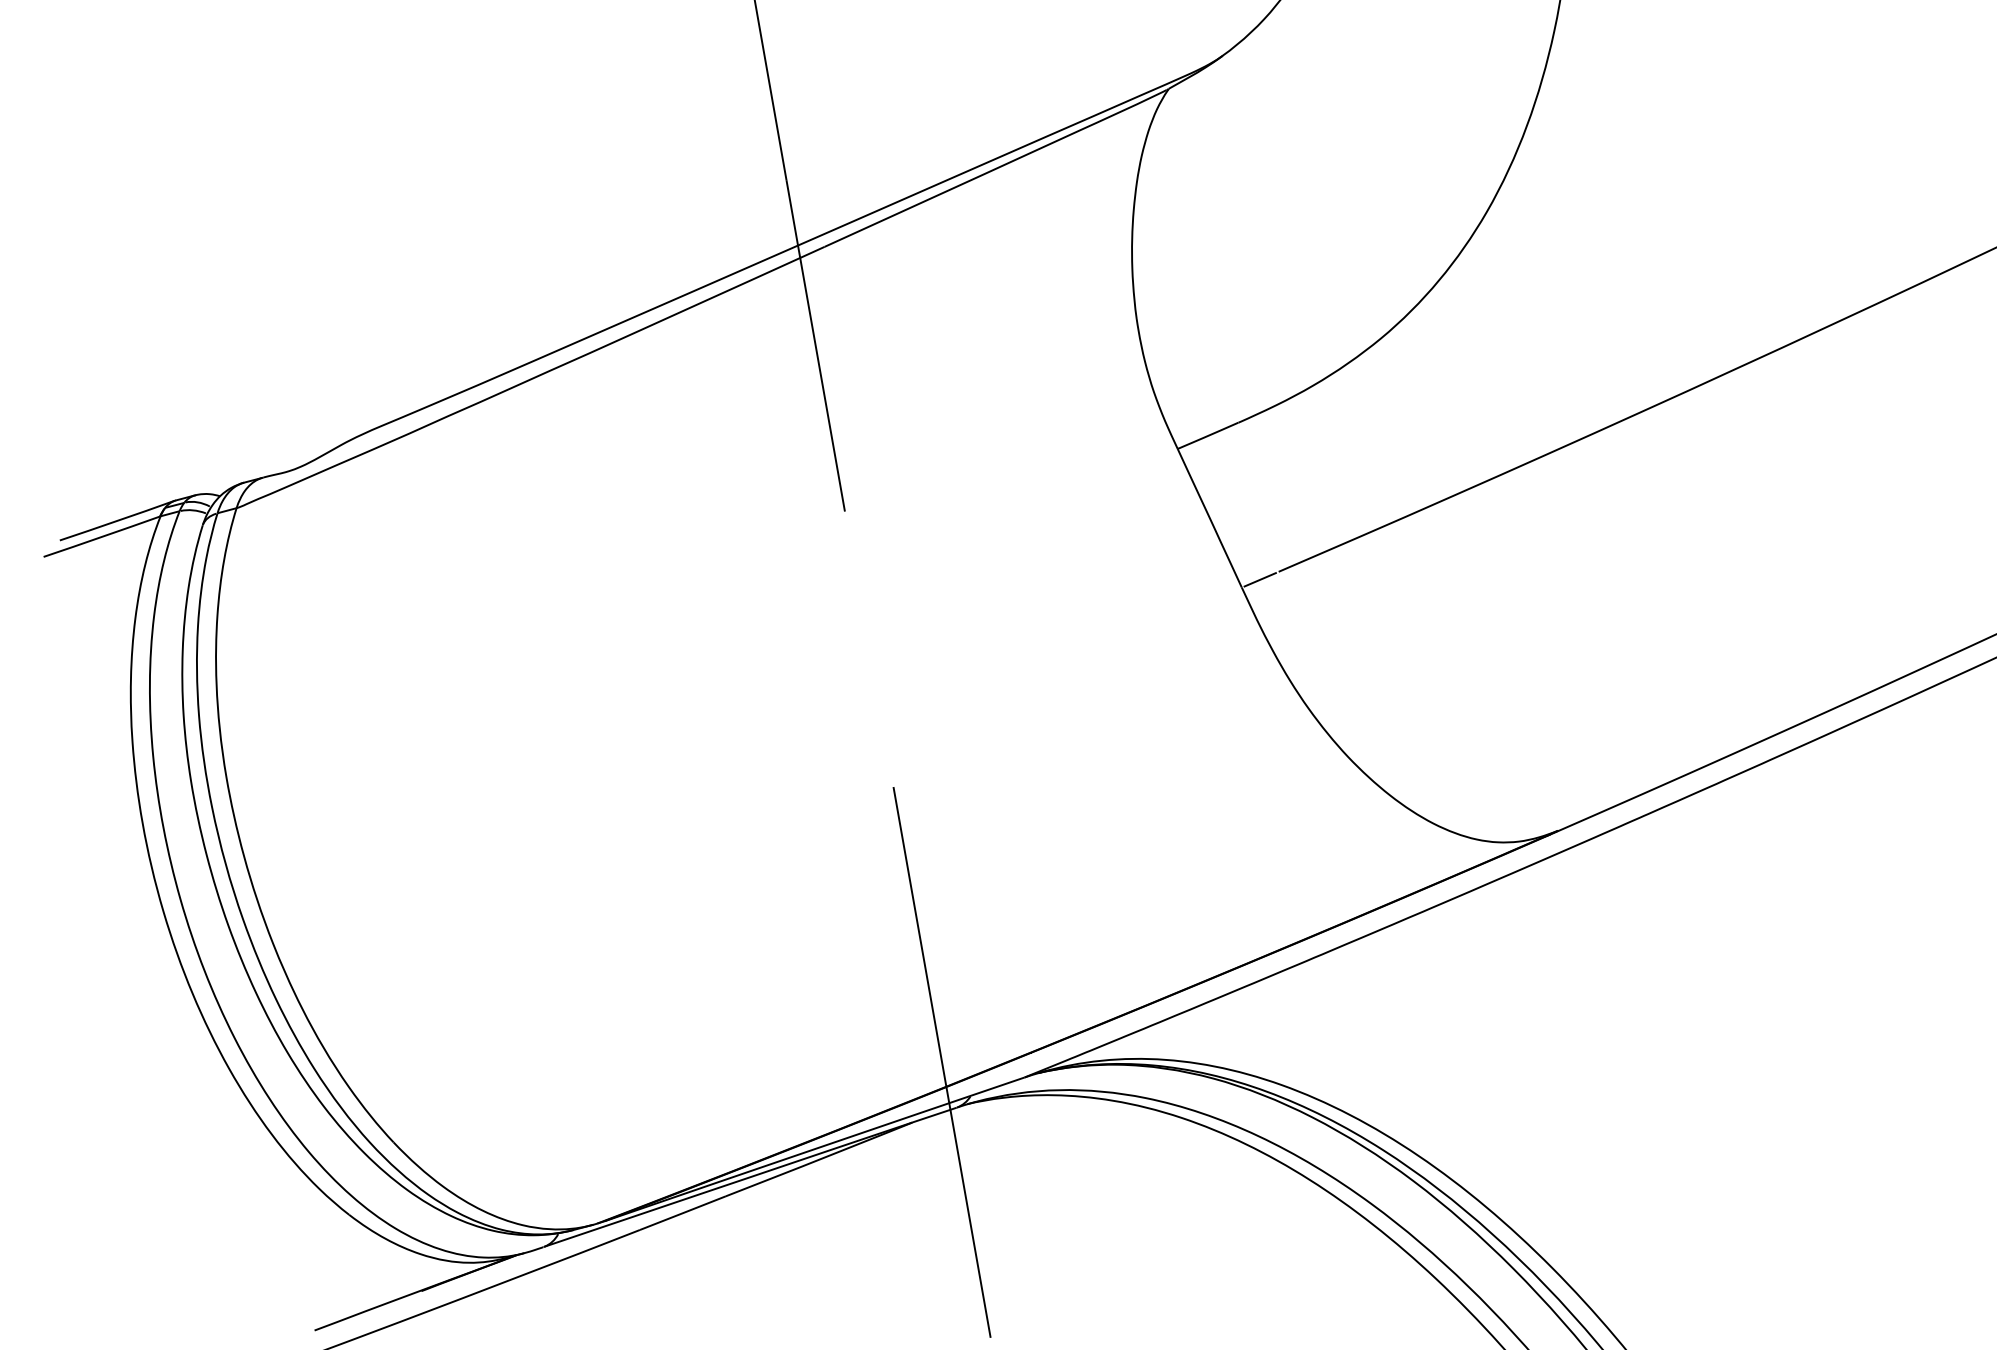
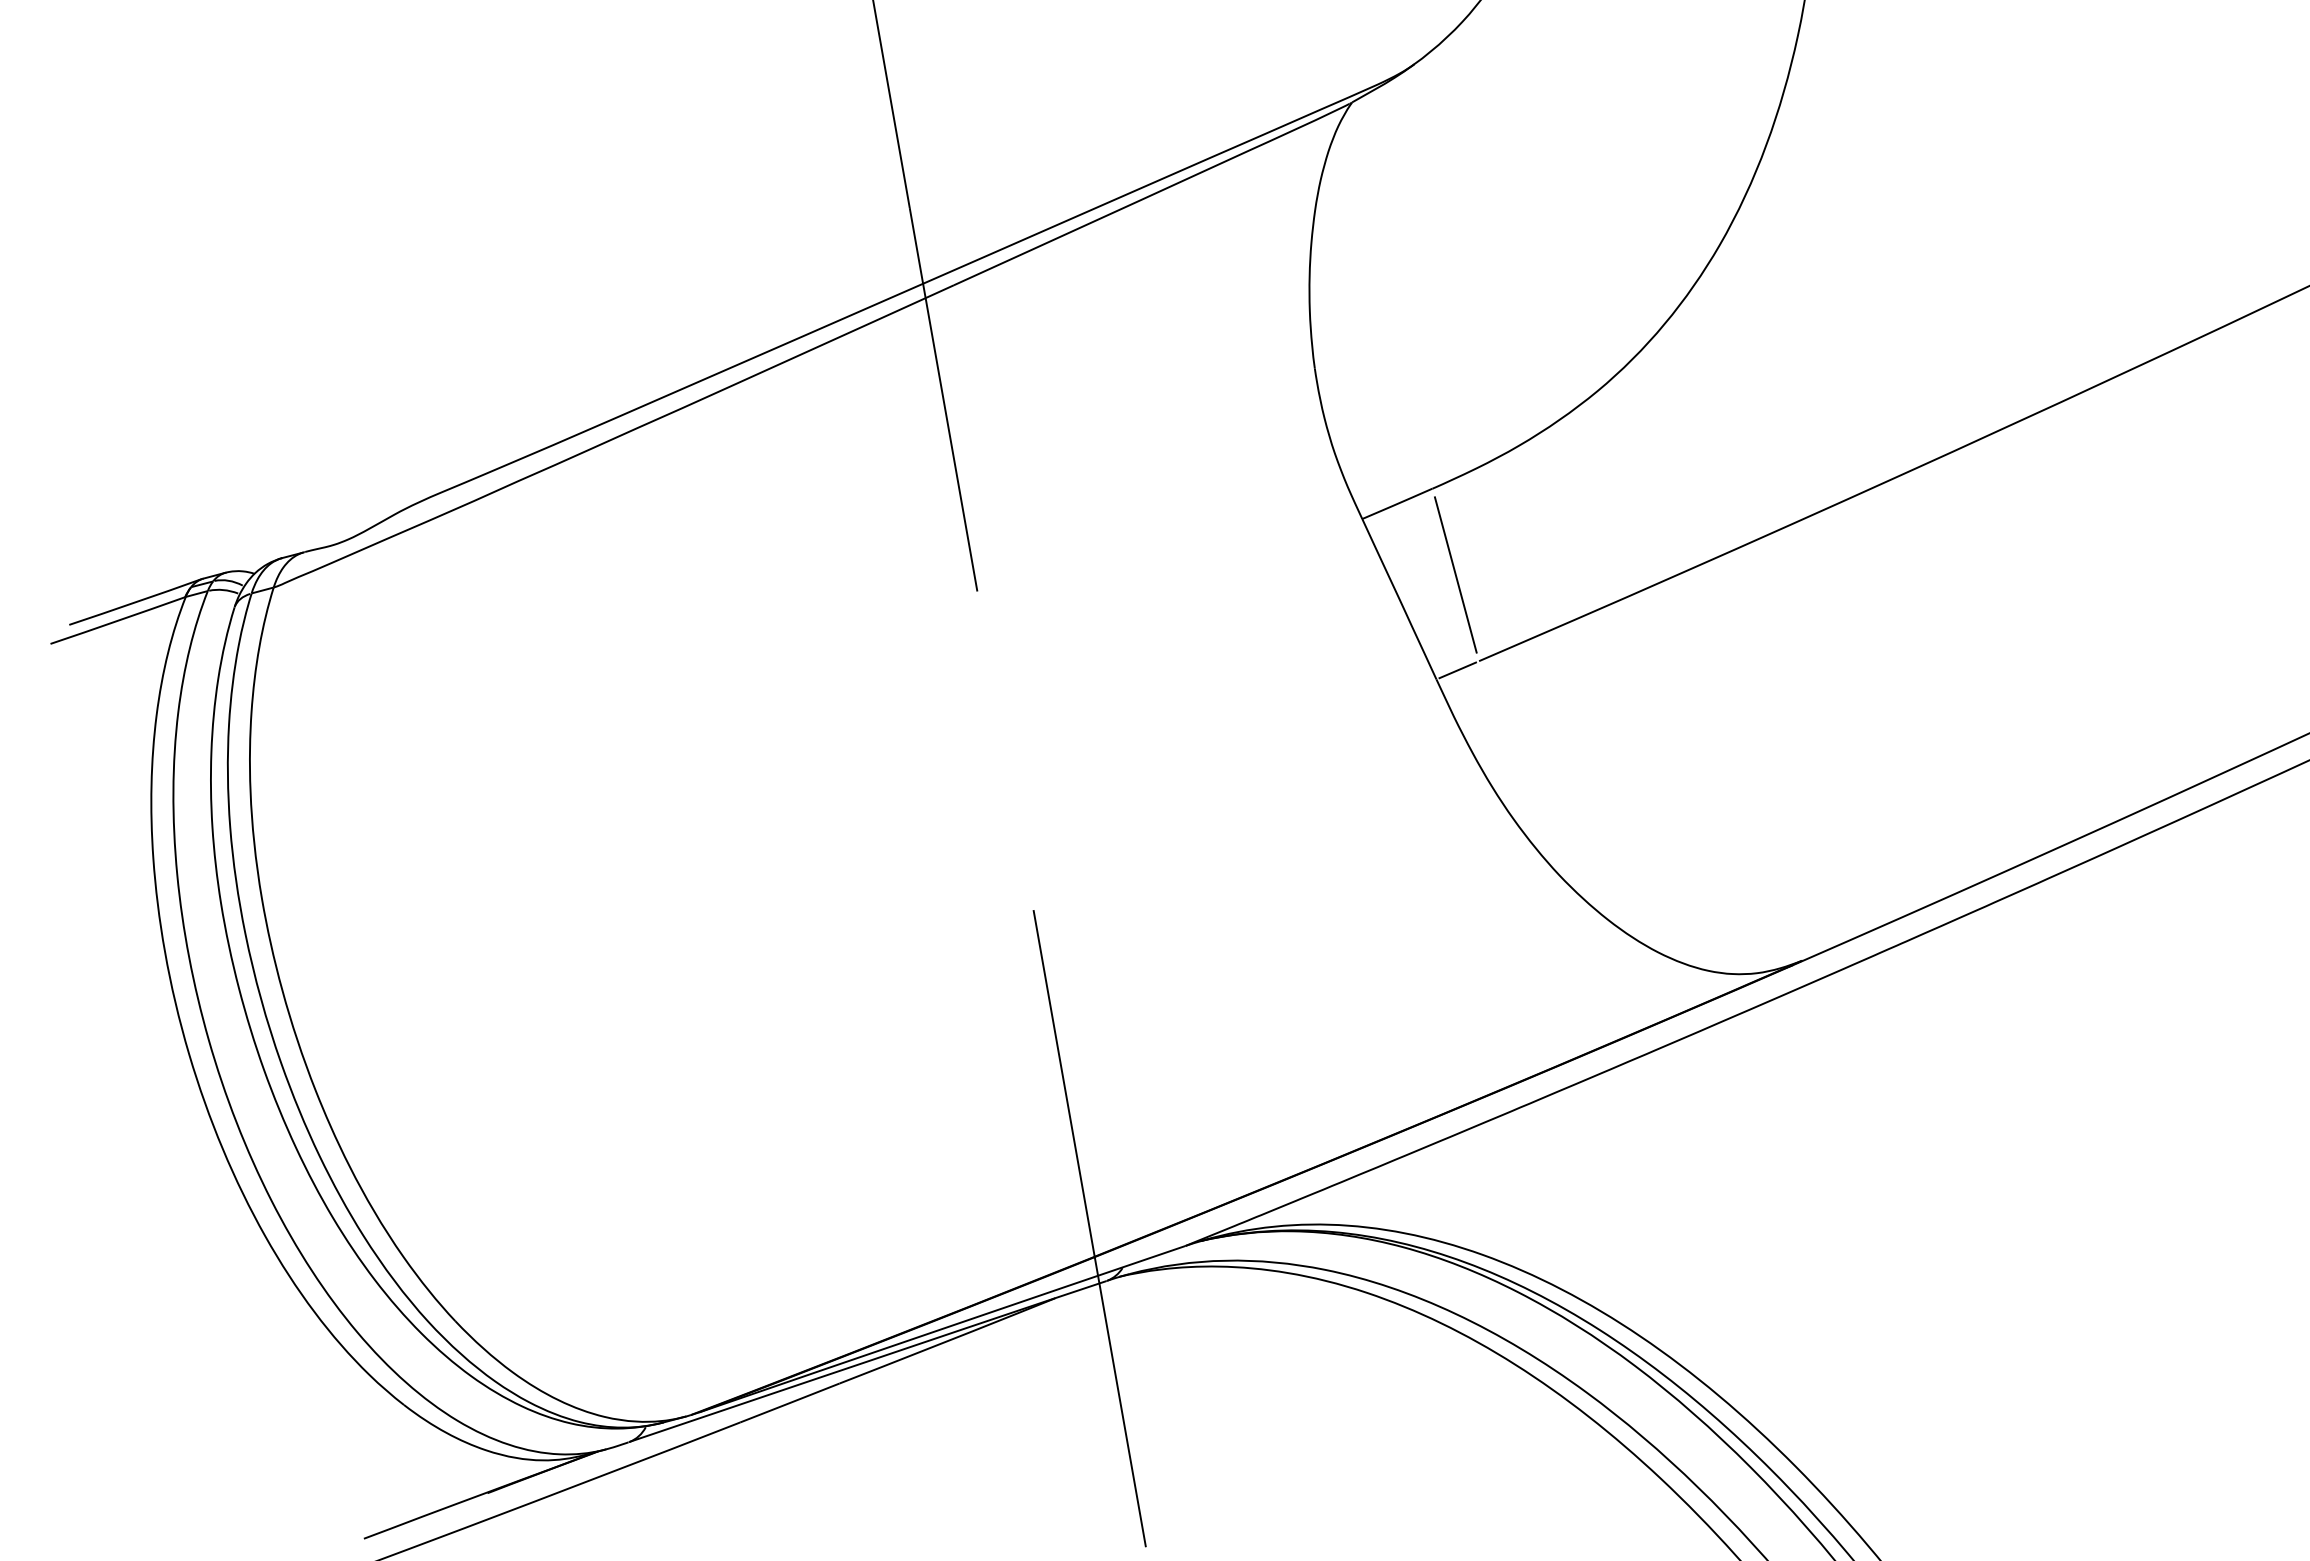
line: (1258, 497) -> (1455, 575), added

